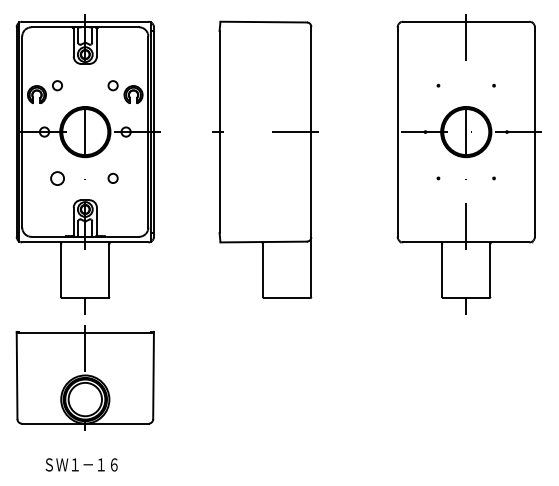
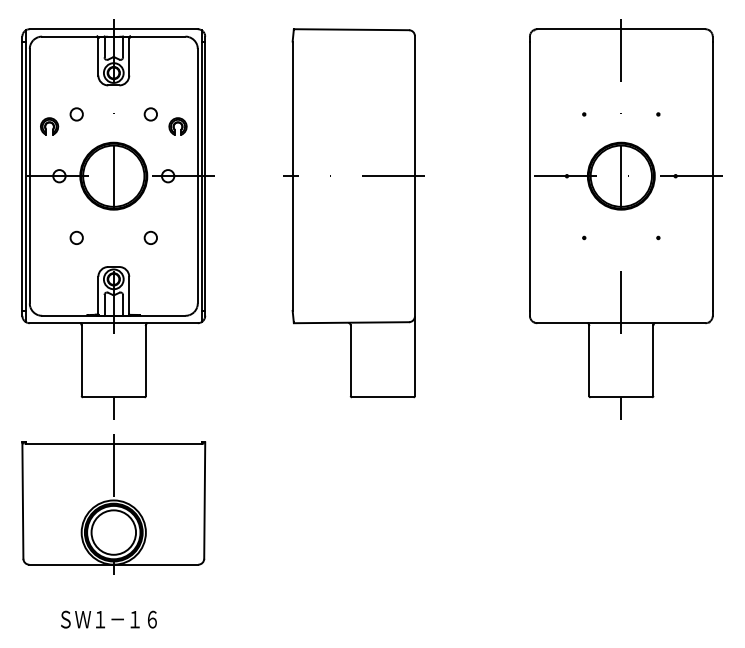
part: (37, 94) -> (49, 126), size x0.71
part: (133, 94) -> (177, 126), size x0.71
circle: (57, 178) -> (76, 237), size x0.71

